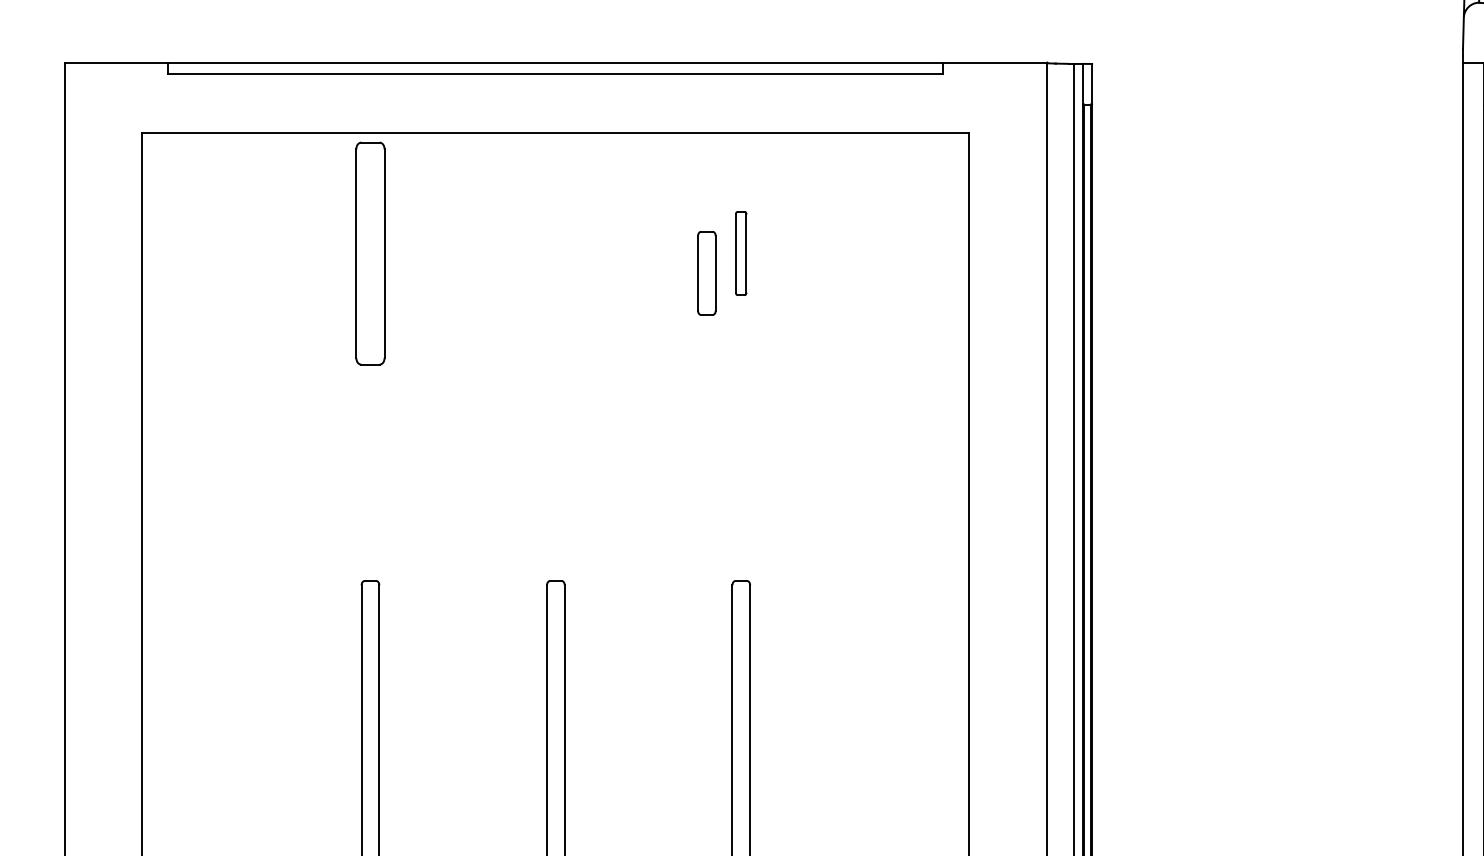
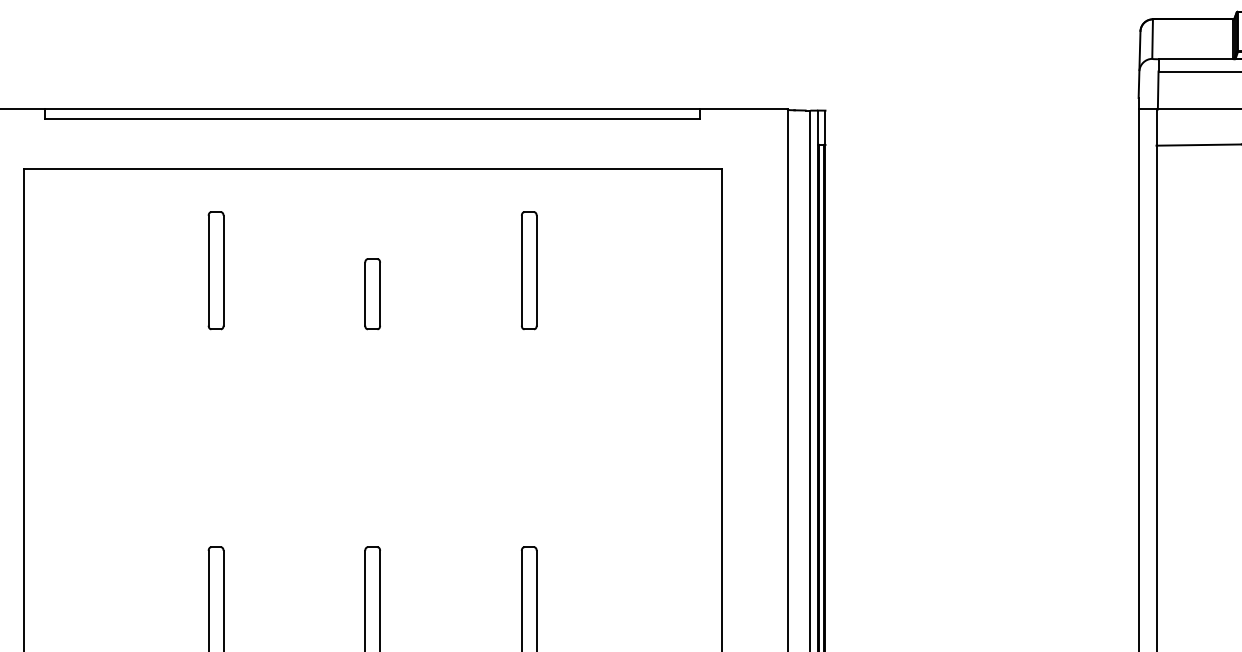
part: (370, 253) -> (216, 270), size x0.62
part: (740, 253) -> (528, 270), size x1.67
part: (706, 273) -> (372, 294), moved

